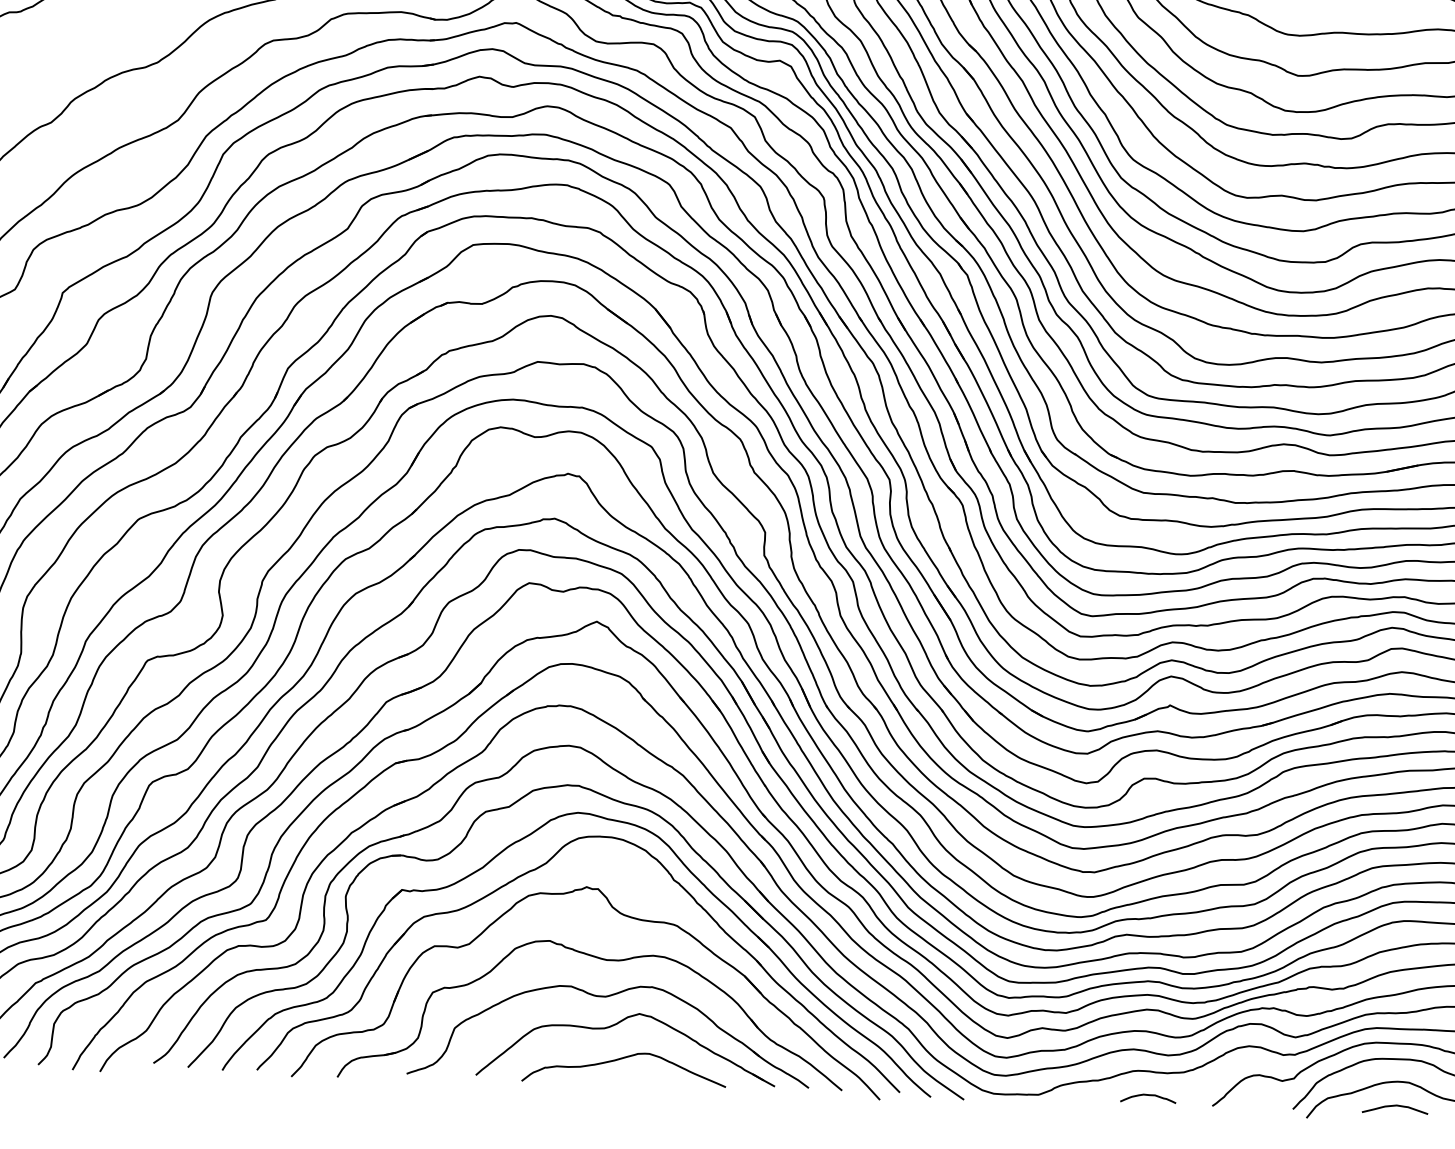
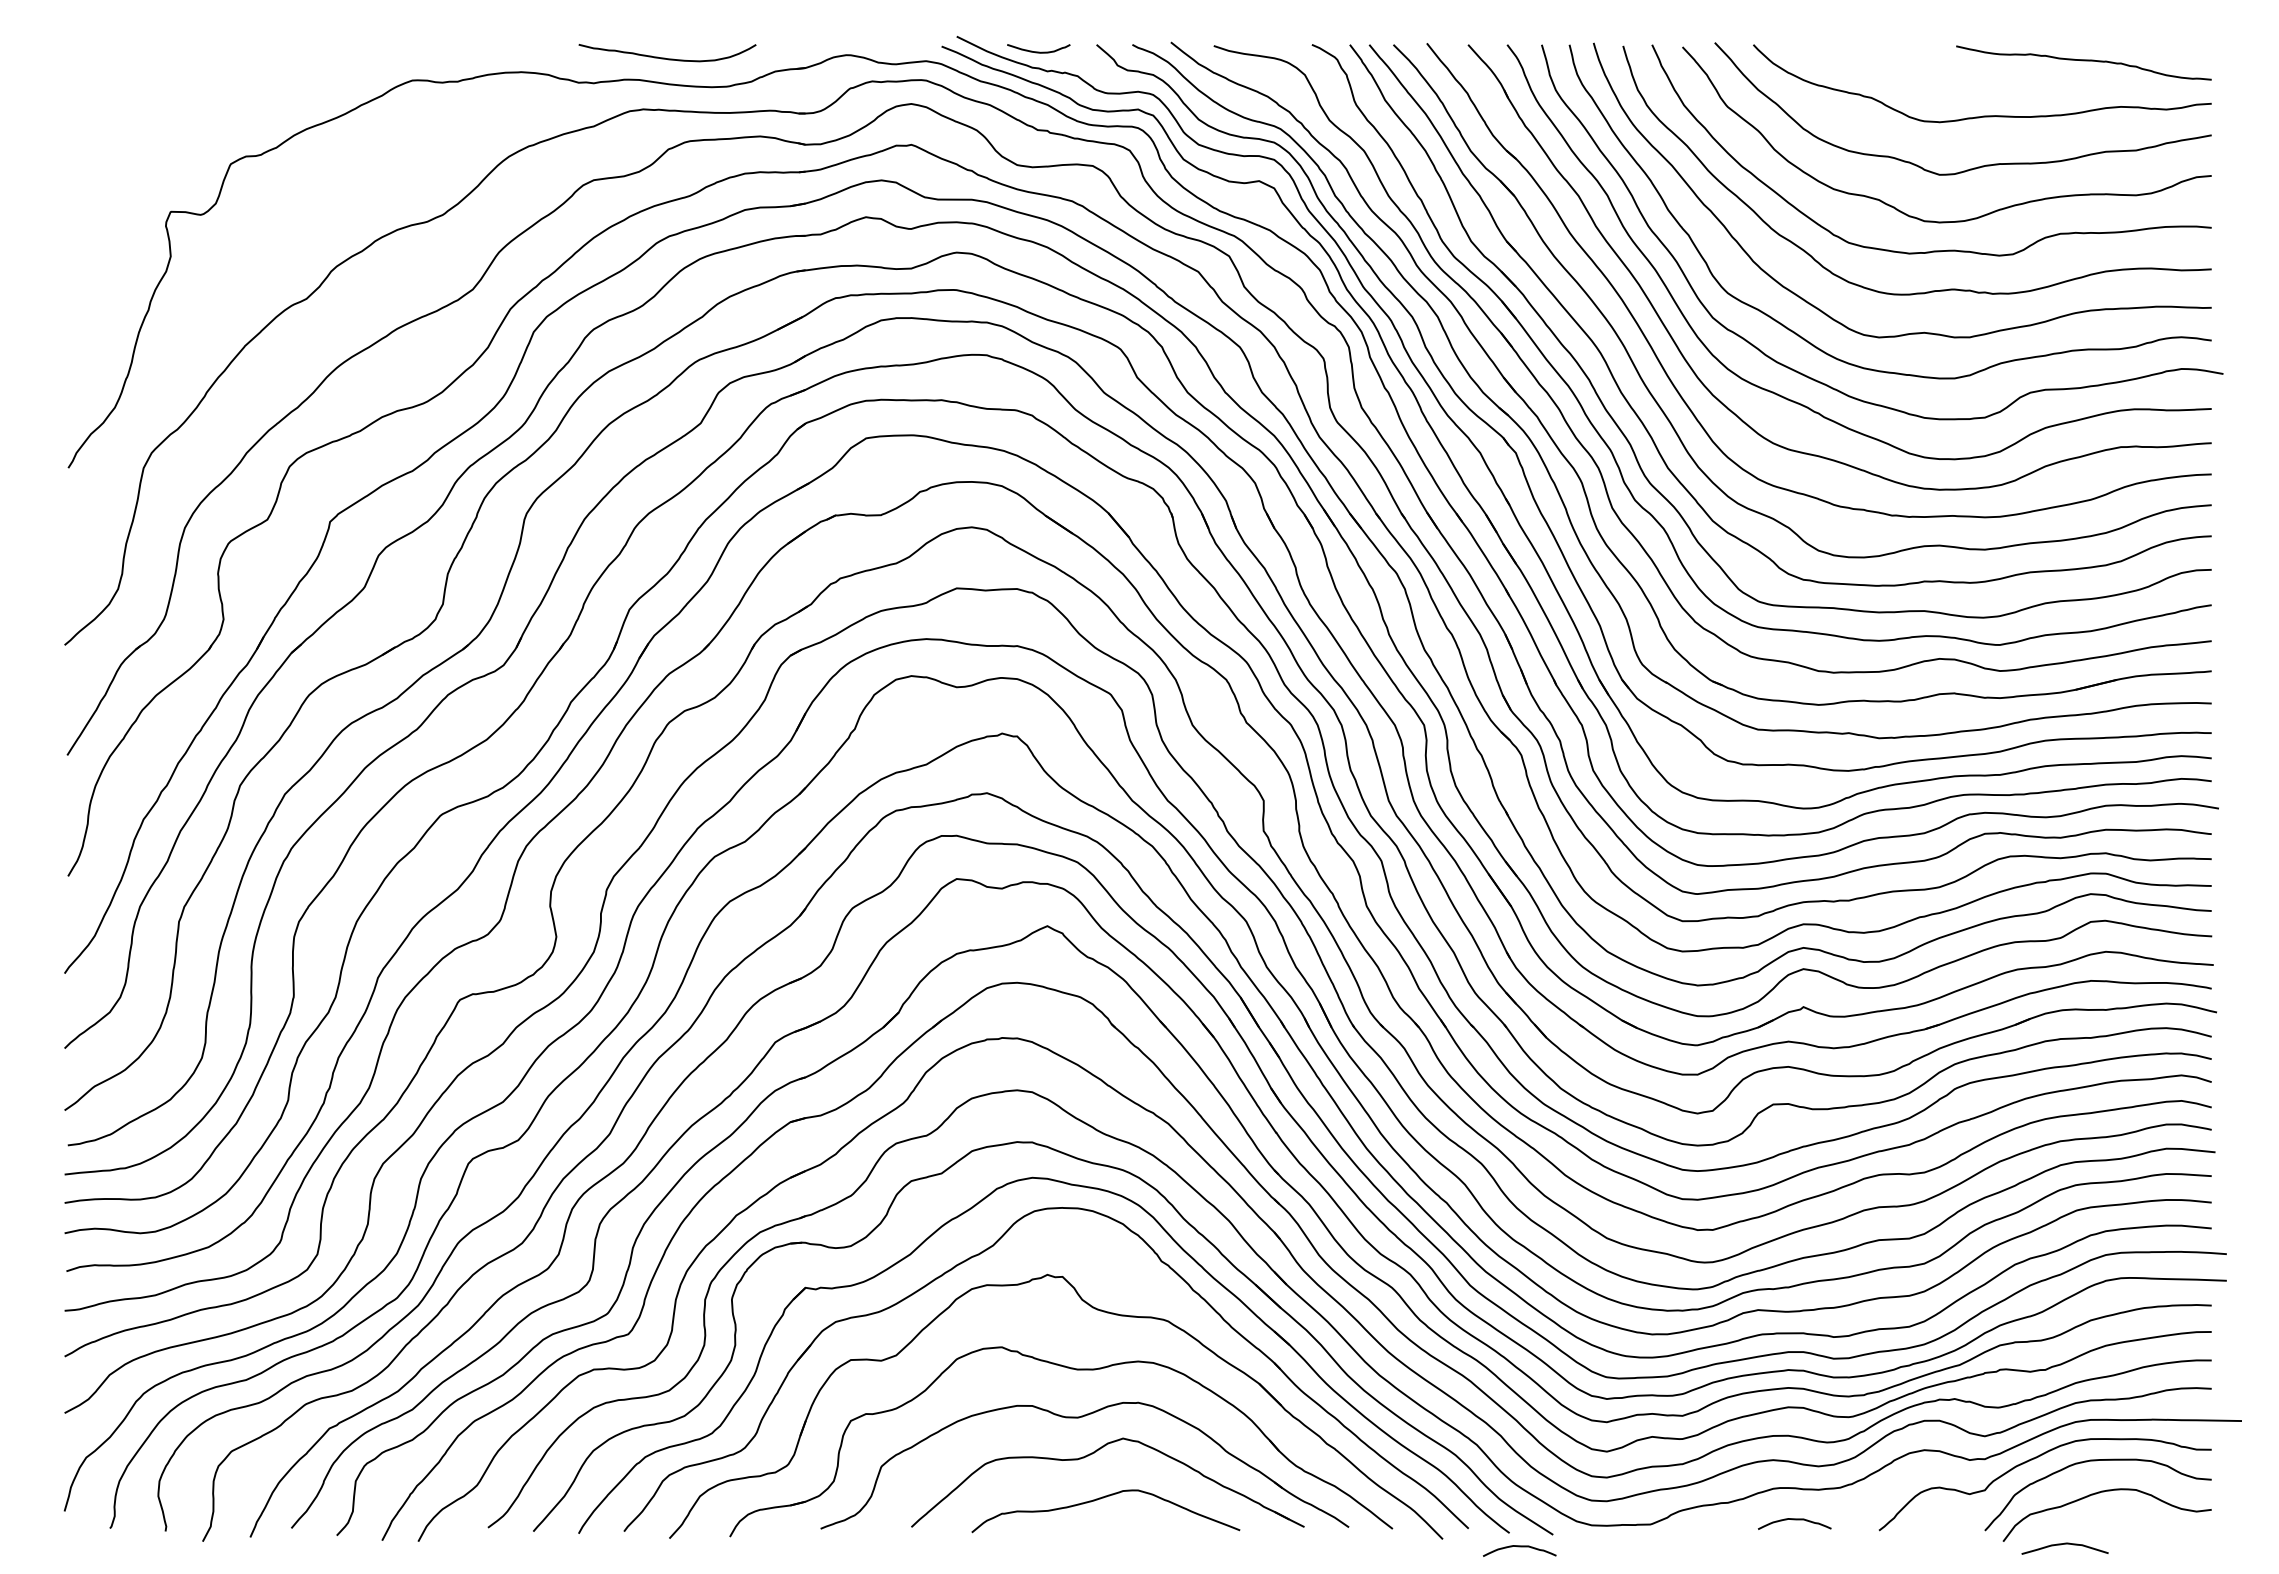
curve: (1394, 1106) -> (2064, 1544), moved
curve: (938, 1108) -> (1519, 1547), added

